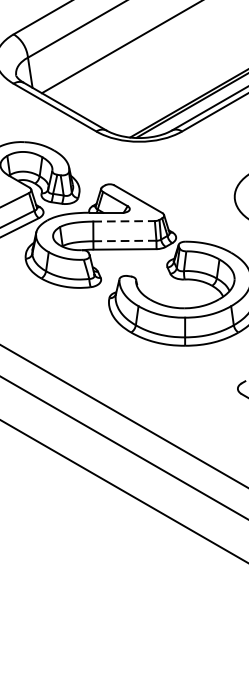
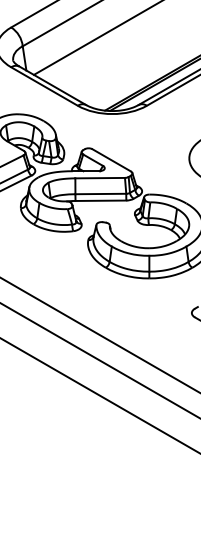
line: (124, 221) -> (100, 178), dashed -> solid
line: (125, 241) -> (101, 194), dashed -> solid

